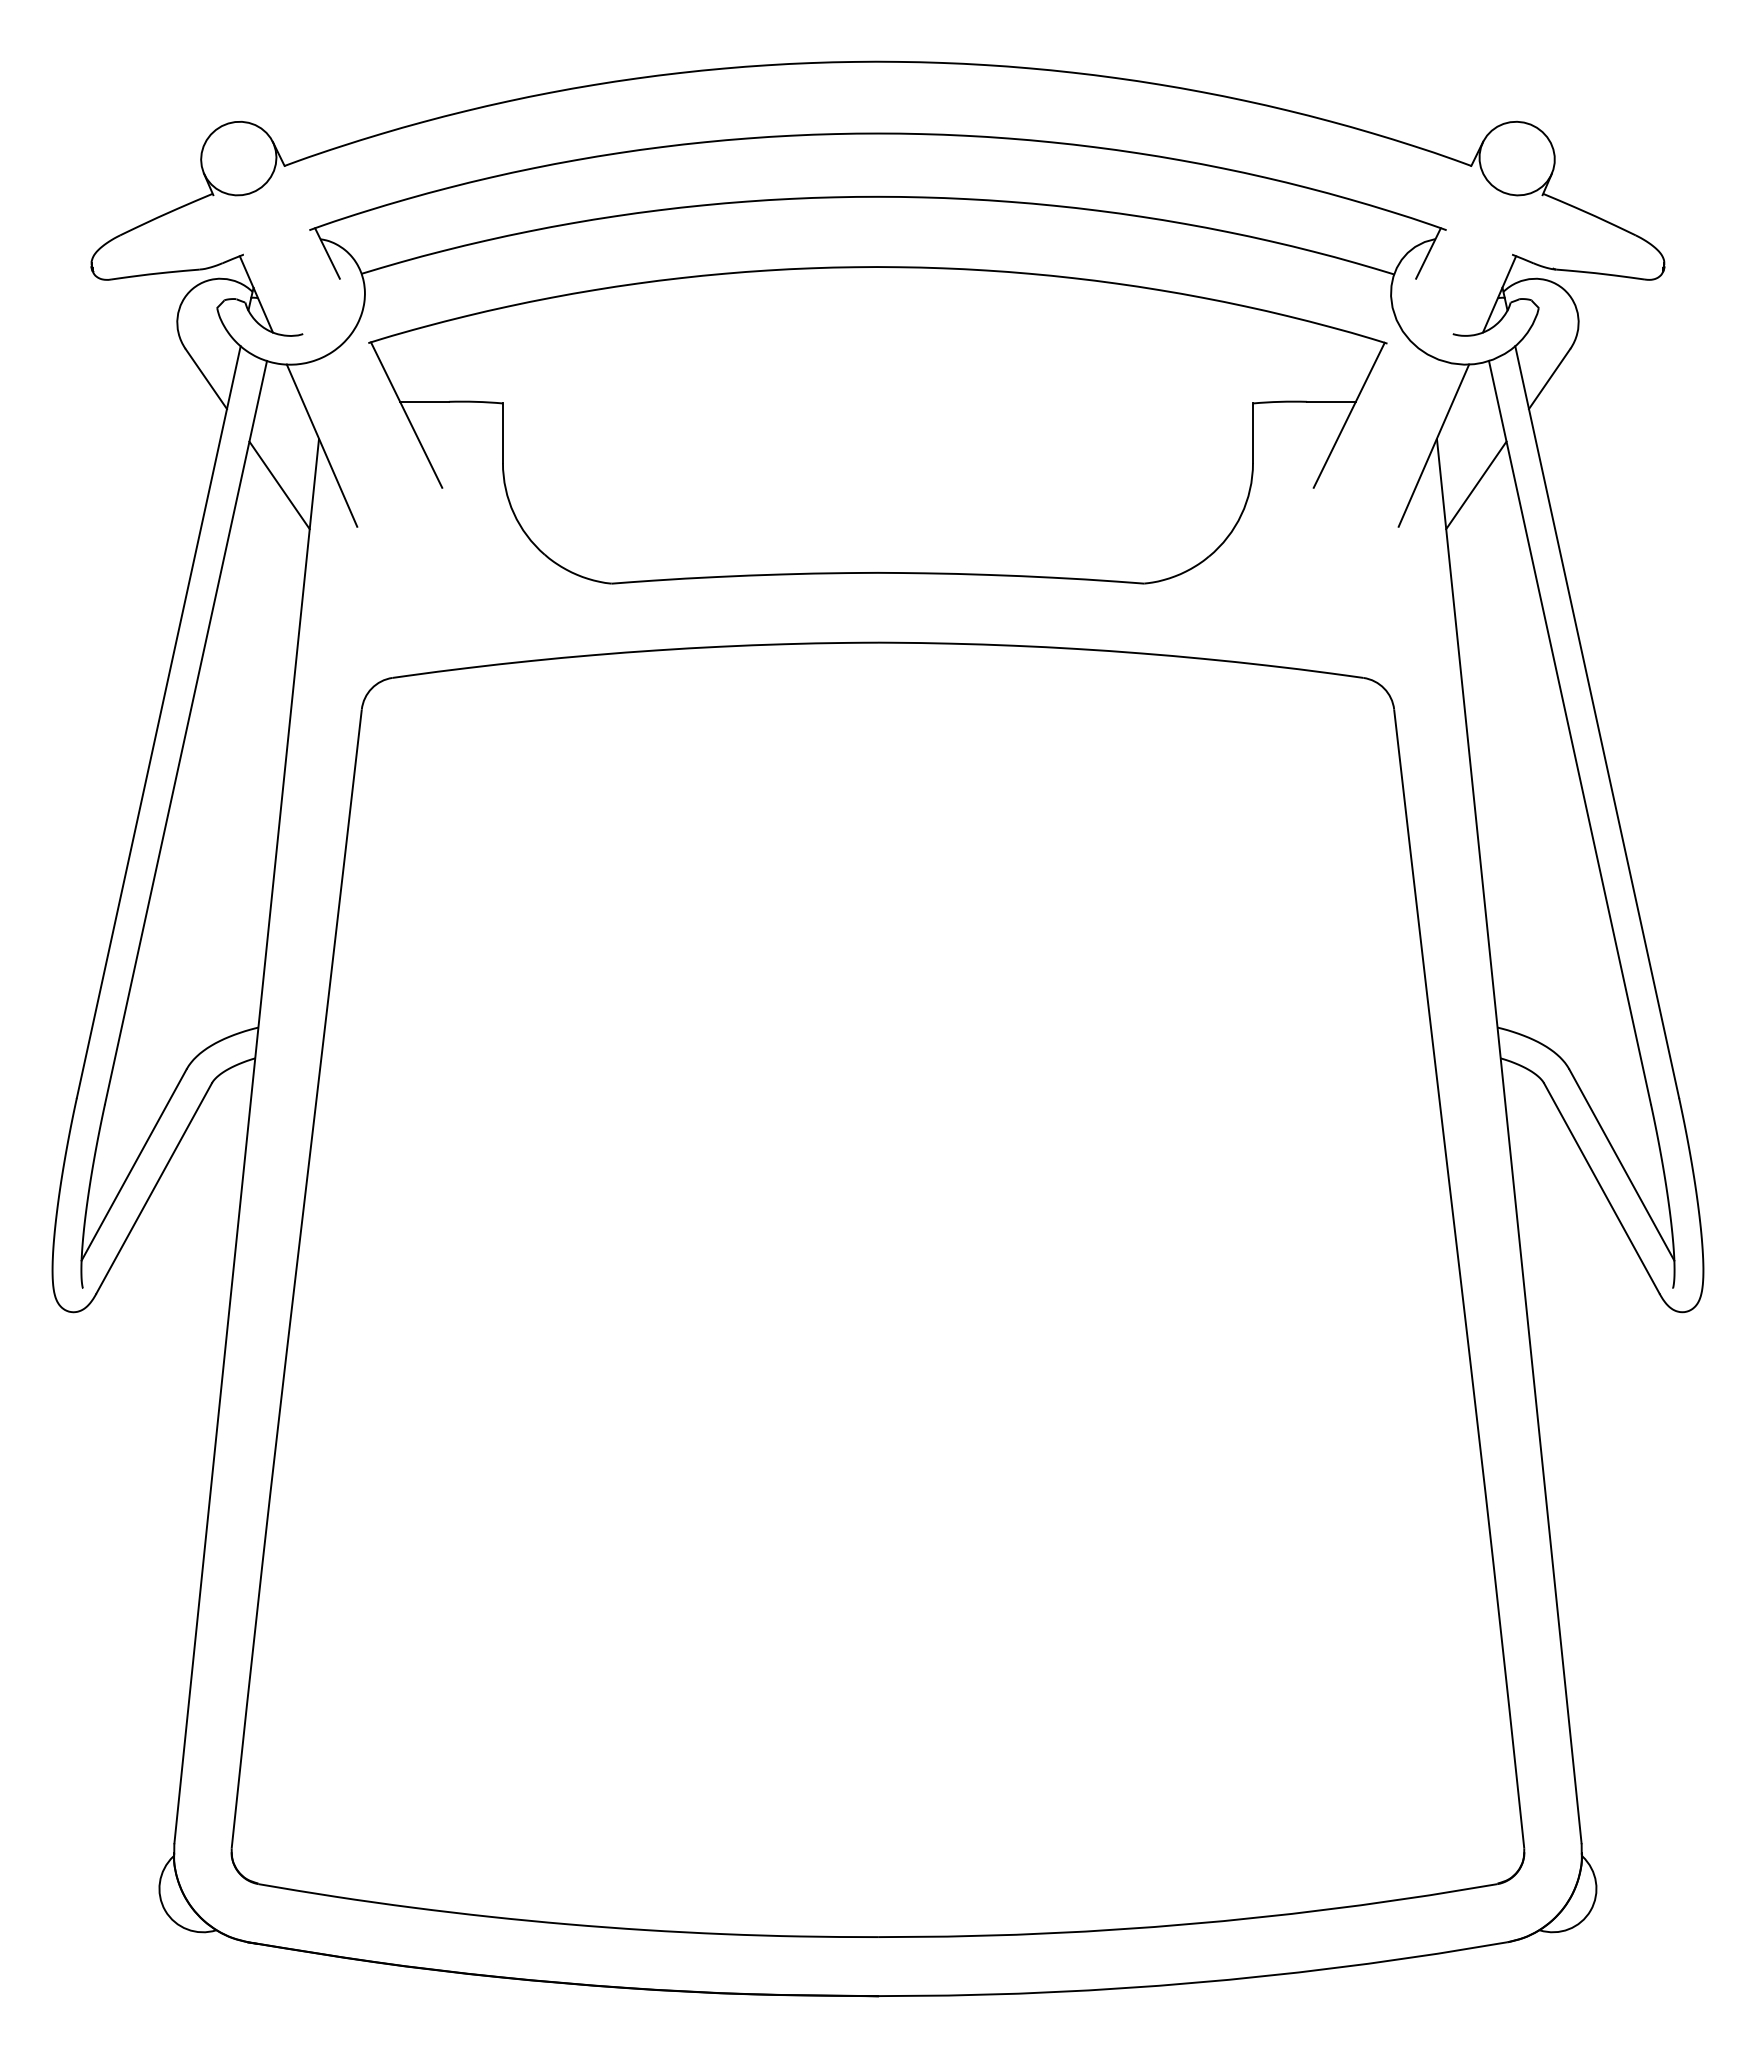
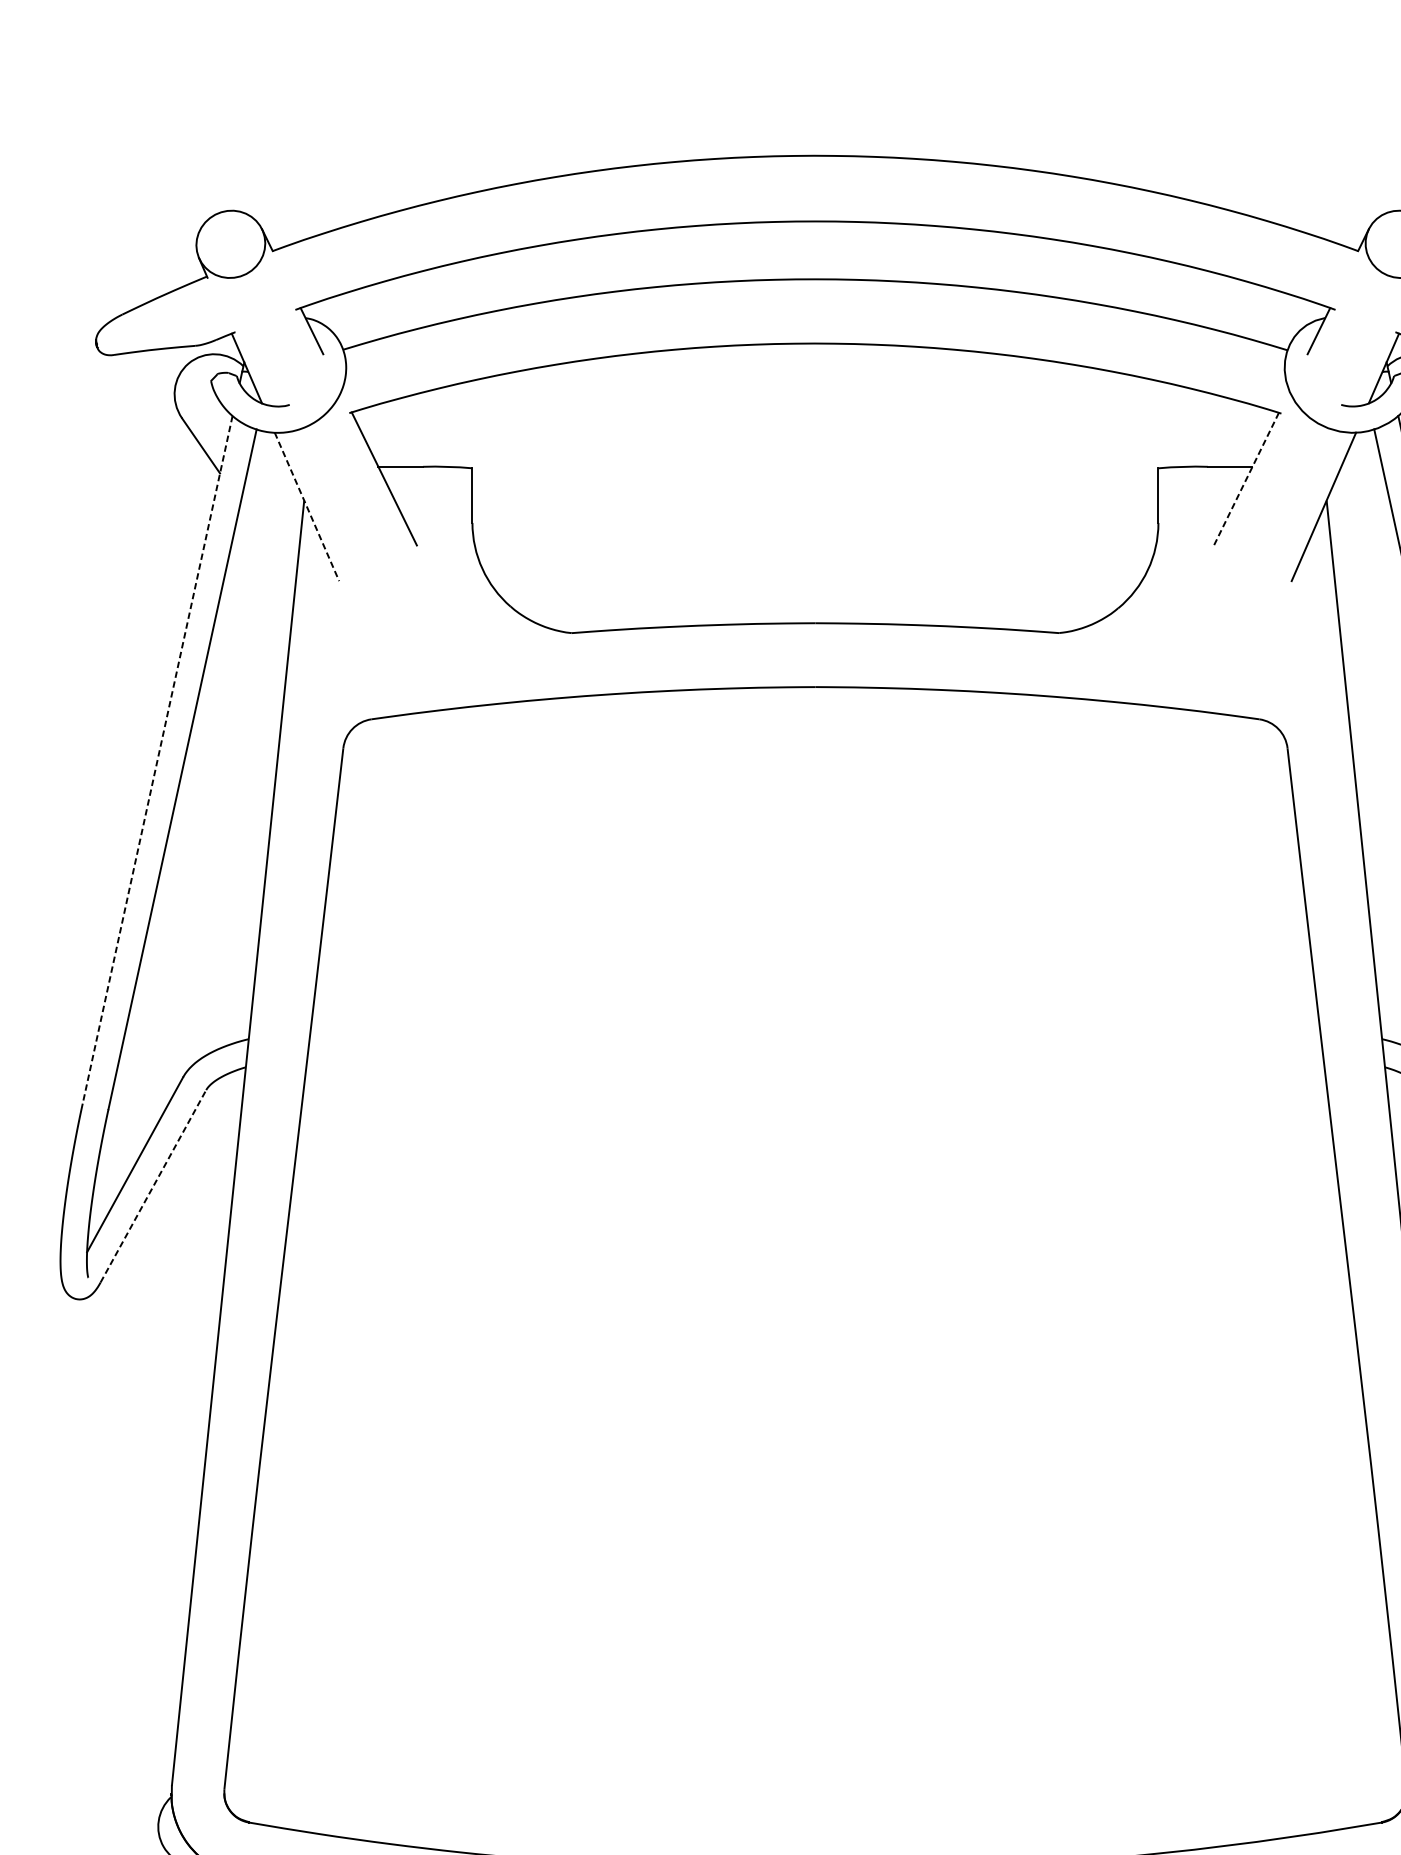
line: (1349, 415) -> (1246, 479), solid -> dashed
line: (322, 446) -> (307, 507), solid -> dashed
line: (279, 485) -> (268, 543), removed
line: (1476, 485) -> (1362, 543), removed
line: (158, 722) -> (157, 760), solid -> dashed
line: (154, 1188) -> (153, 1186), solid -> dashed

